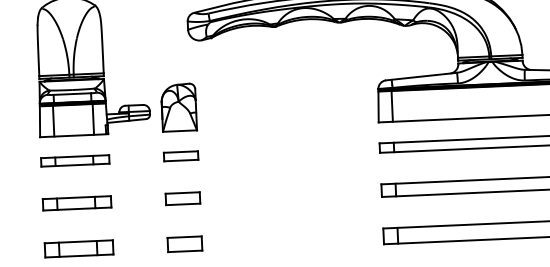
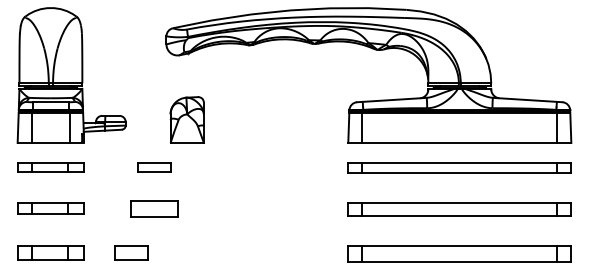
part: (178, 107) -> (186, 119), moved
part: (183, 198) -> (154, 208), size x1.4
part: (185, 243) -> (131, 252), moved

